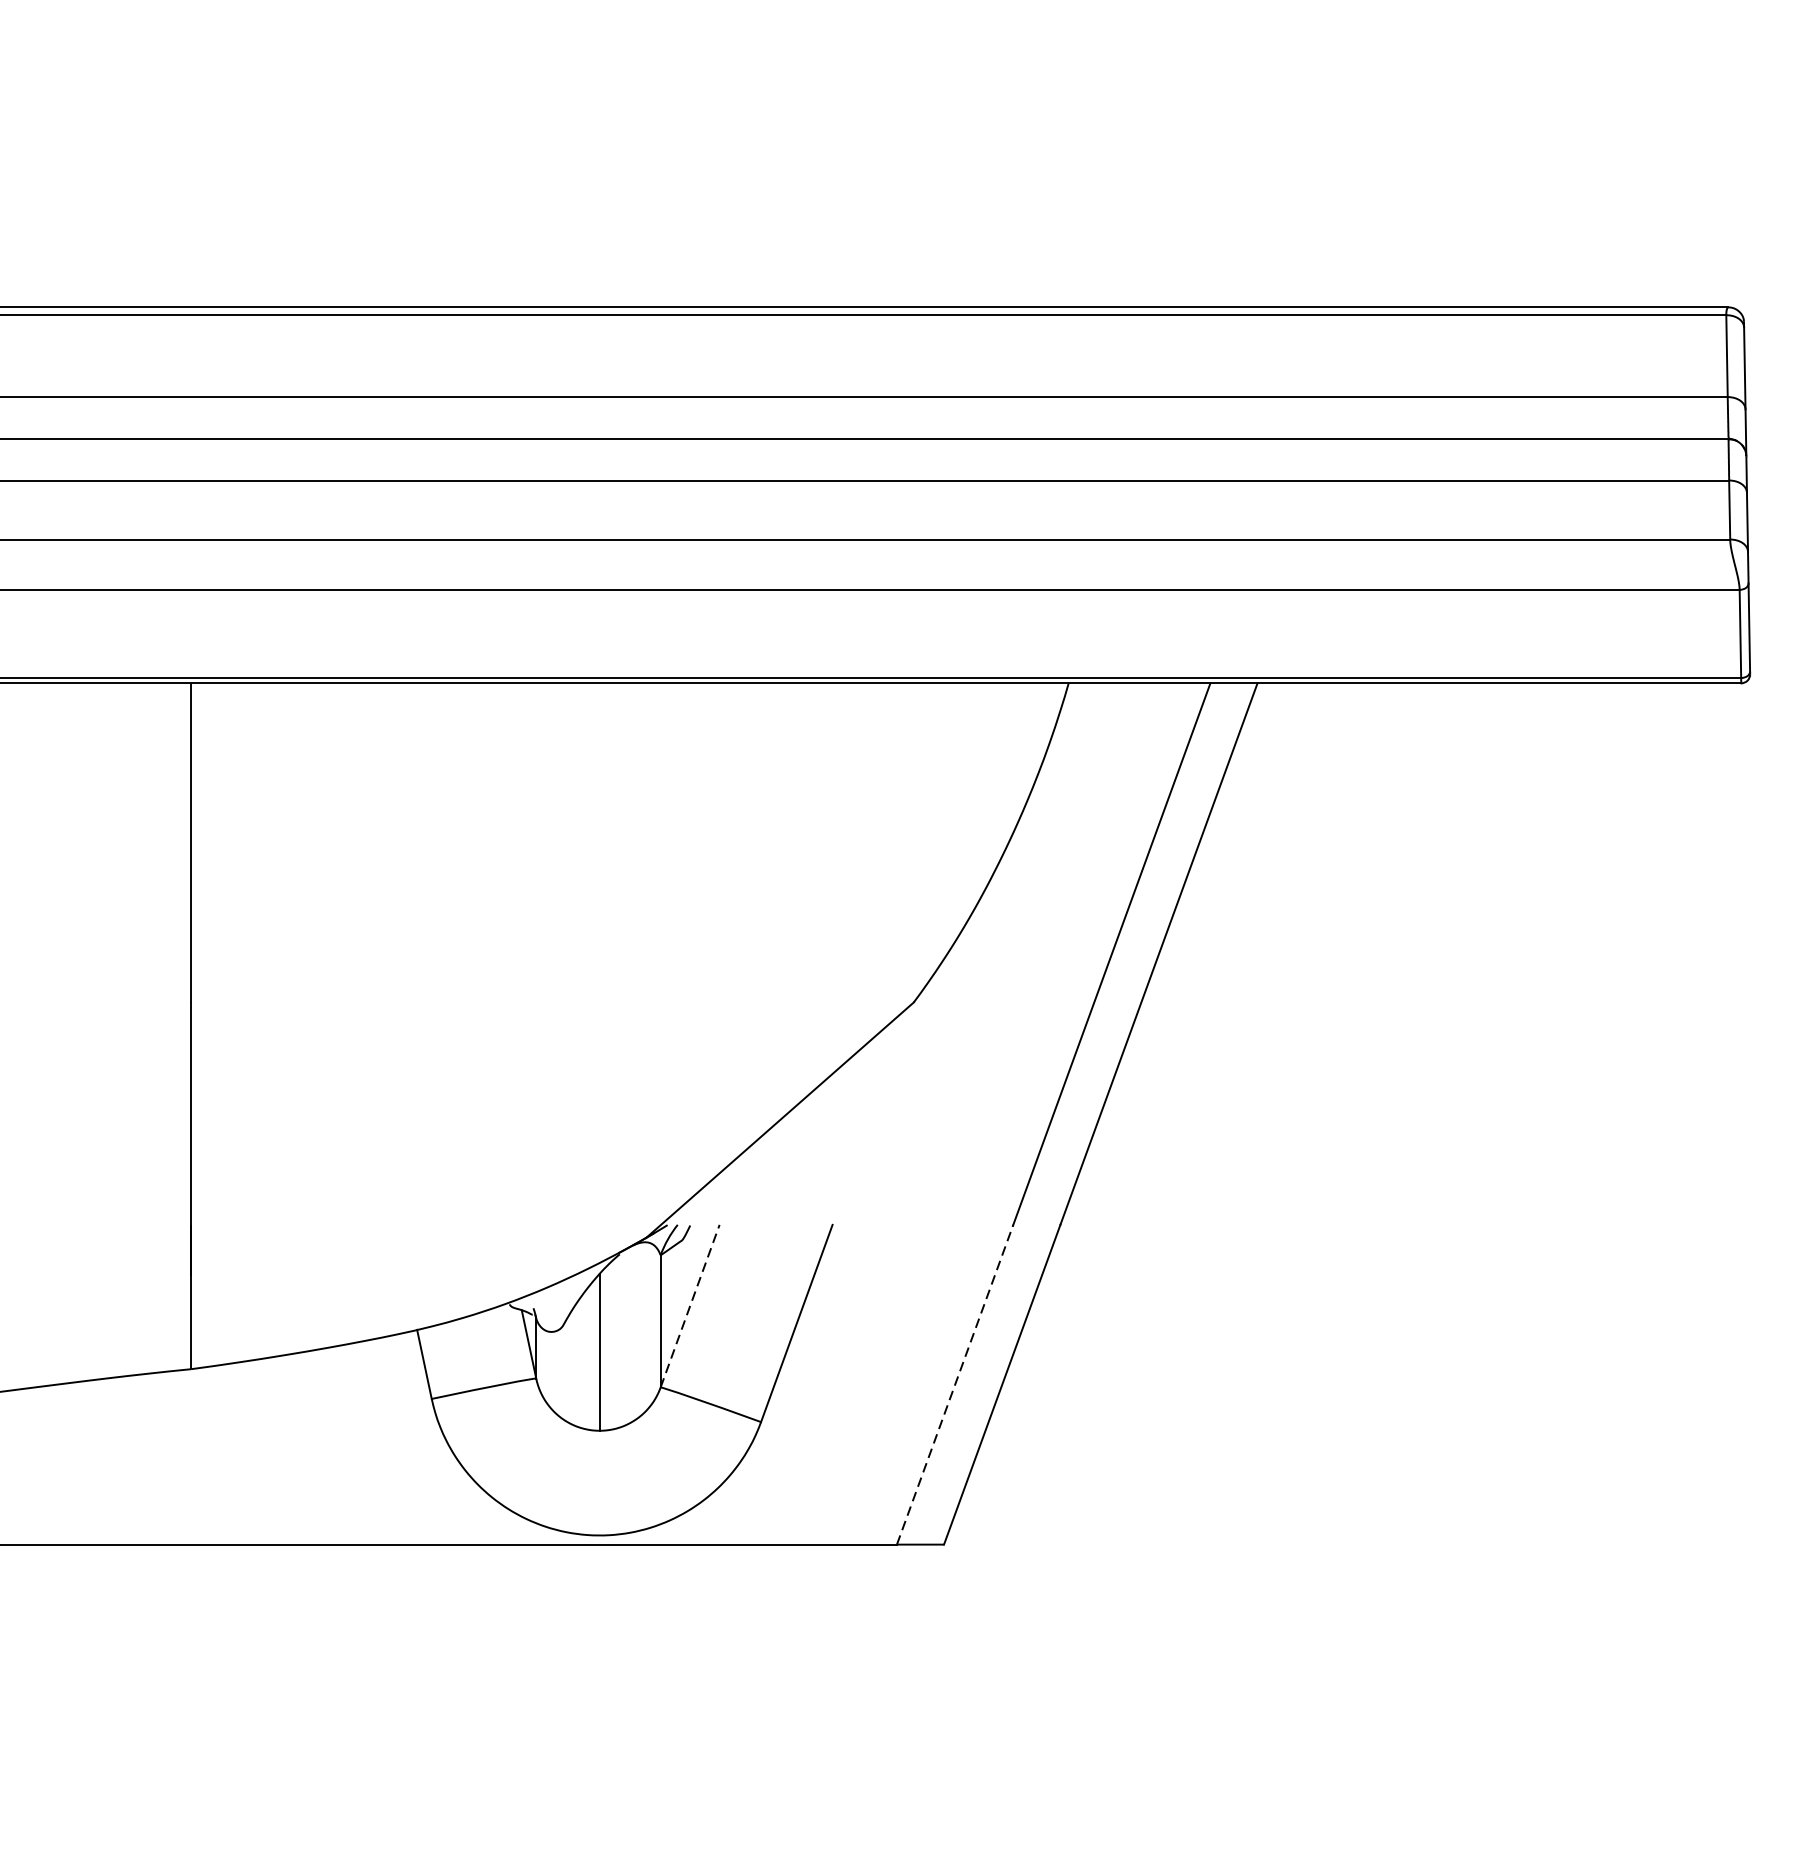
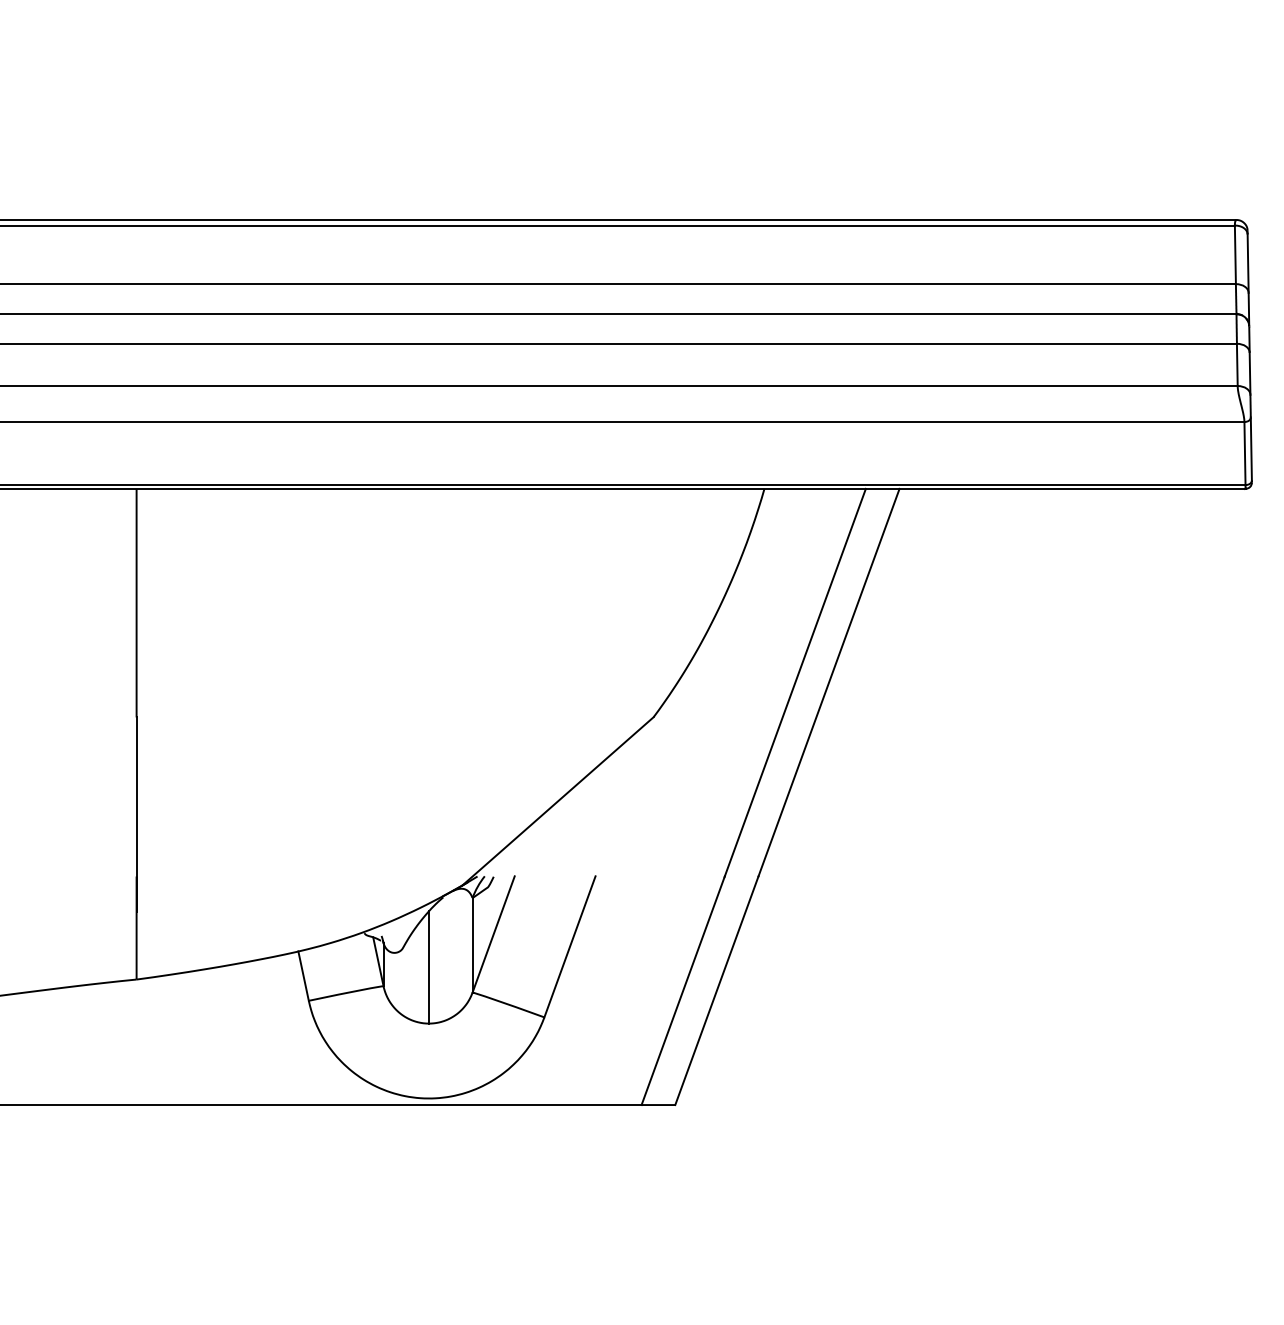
line: (689, 1306) -> (493, 934), dashed -> solid
line: (955, 1384) -> (683, 990), dashed -> solid

